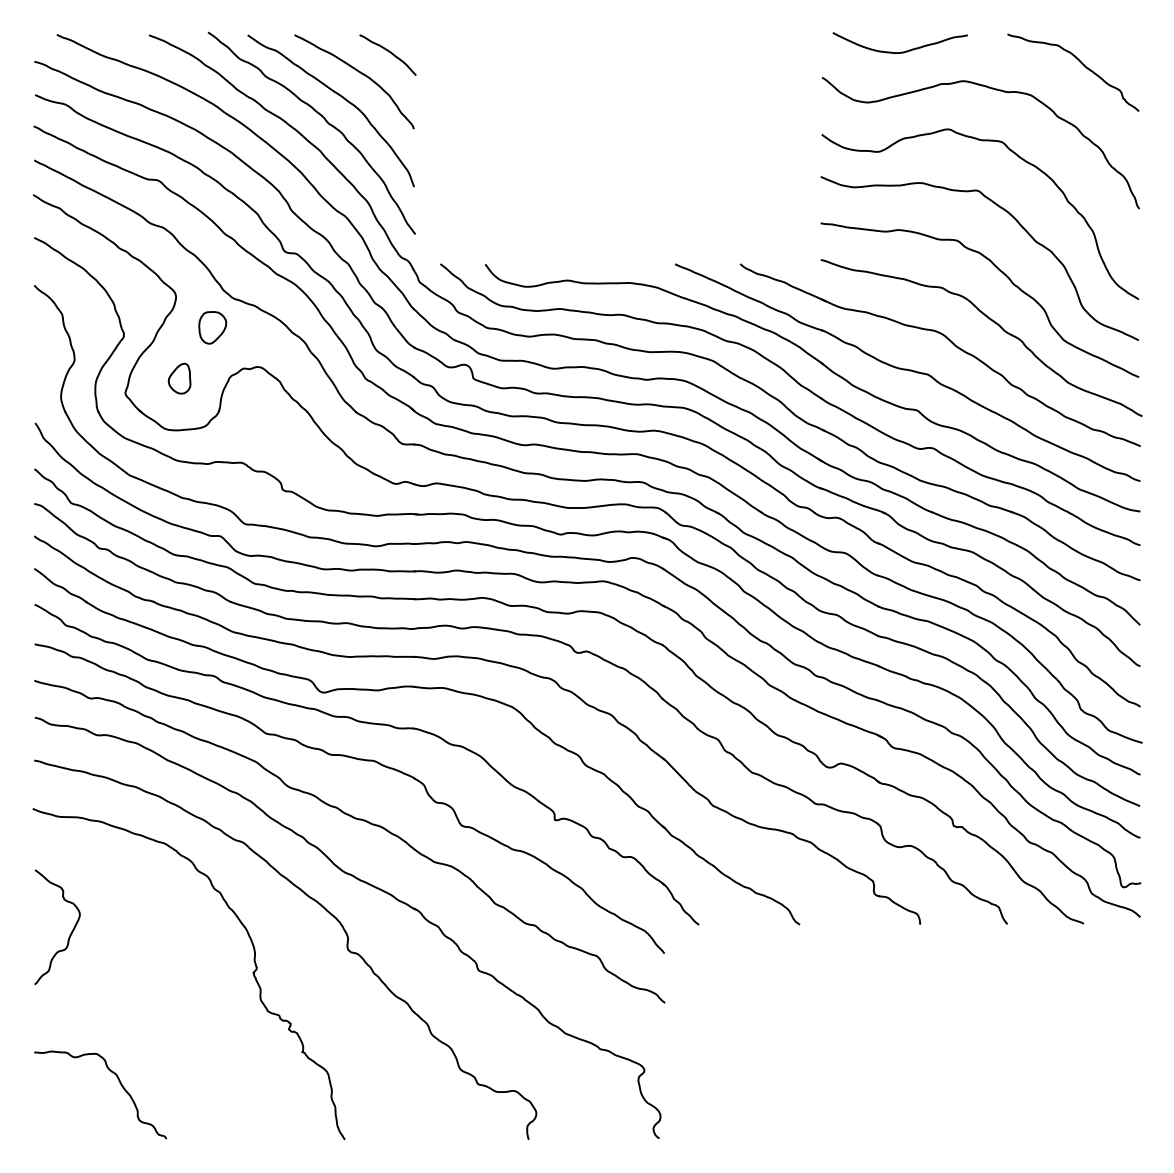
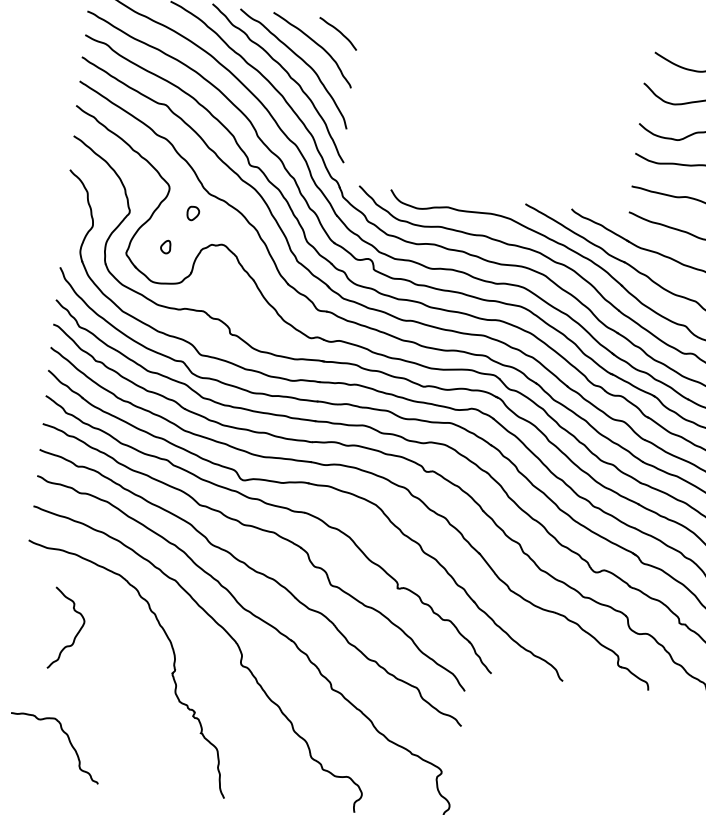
part: (212, 327) -> (193, 213), size x0.6
part: (179, 378) -> (165, 246), size x0.6
curve: (70, 933) -> (76, 634), moved

